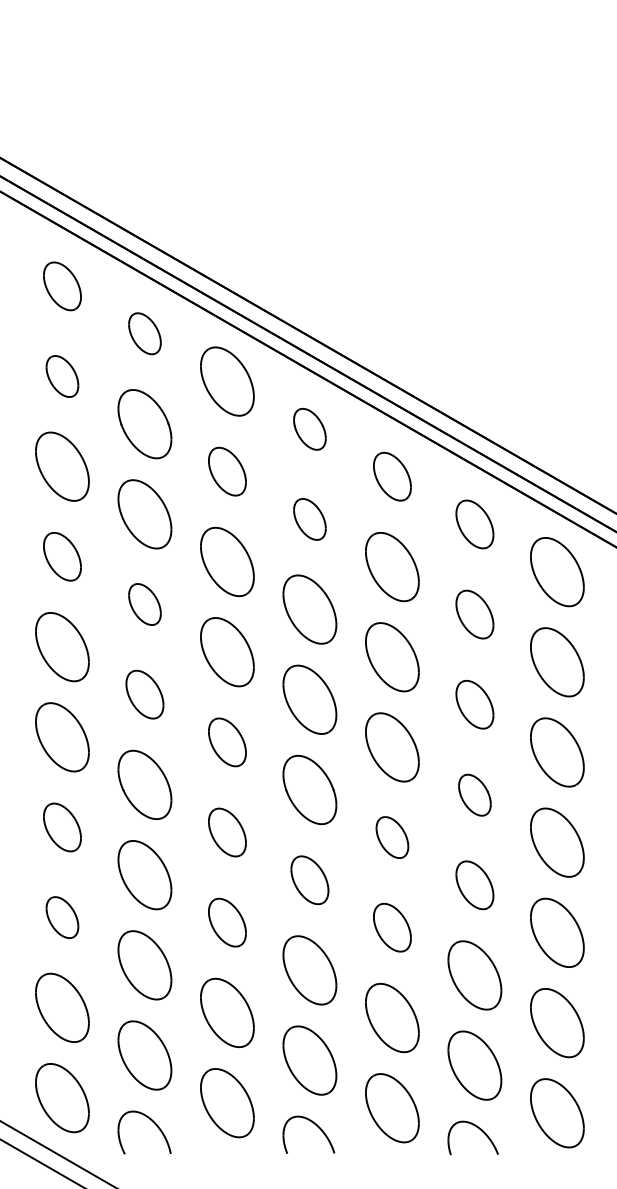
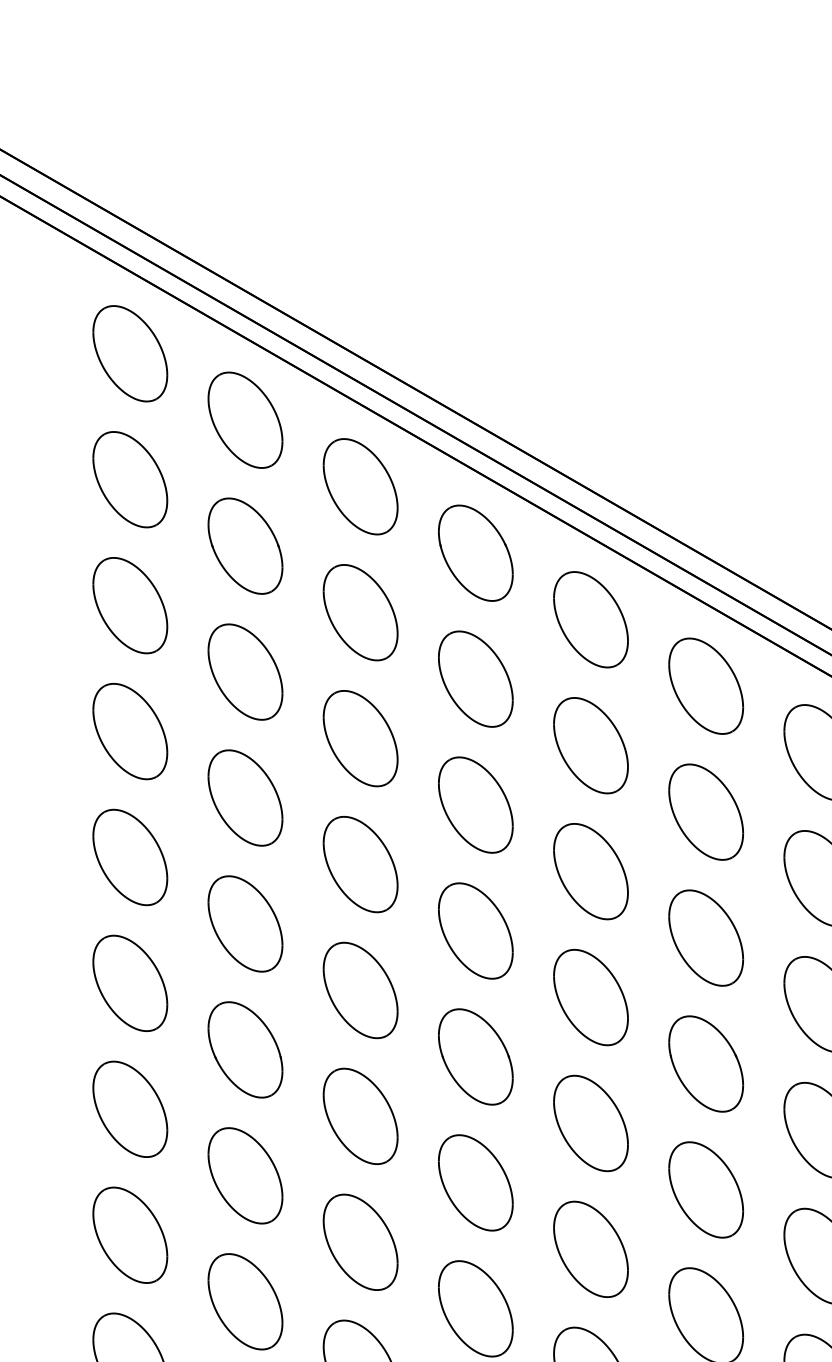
part: (62, 286) -> (130, 353), size x1.43
part: (144, 333) -> (244, 419), size x1.67
part: (62, 376) -> (130, 479), size x1.67
part: (309, 429) -> (475, 553), size x1.67
part: (227, 471) -> (360, 612), size x1.43
part: (392, 476) -> (591, 619), size x1.43
part: (309, 519) -> (475, 679), size x1.67
part: (474, 524) -> (705, 686), size x1.43
part: (62, 556) -> (130, 730), size x1.43
part: (144, 604) -> (244, 797), size x1.67
part: (474, 614) -> (705, 811), size x1.43
part: (144, 694) -> (244, 923), size x1.43
part: (474, 704) -> (705, 937), size x1.43
part: (227, 742) -> (360, 990), size x1.43
part: (474, 795) -> (705, 1064), size x1.67
part: (62, 827) -> (130, 1109), size x1.43
part: (227, 832) -> (360, 1116), size x1.43
part: (392, 837) -> (591, 1123), size x1.67
part: (309, 880) -> (475, 1183), size x1.43
part: (474, 885) -> (705, 1190), size x1.43
part: (62, 917) -> (130, 1234), size x1.67
part: (227, 922) -> (360, 1241), size x1.43
part: (392, 927) -> (591, 1248), size x1.43

